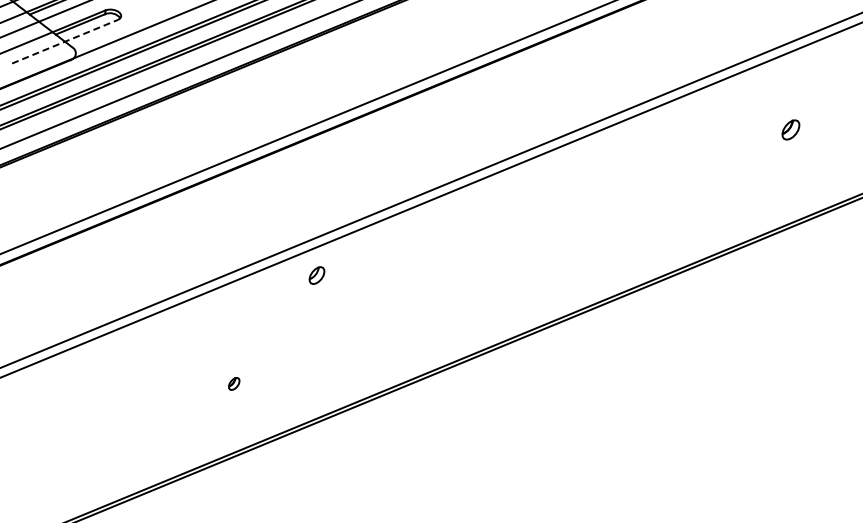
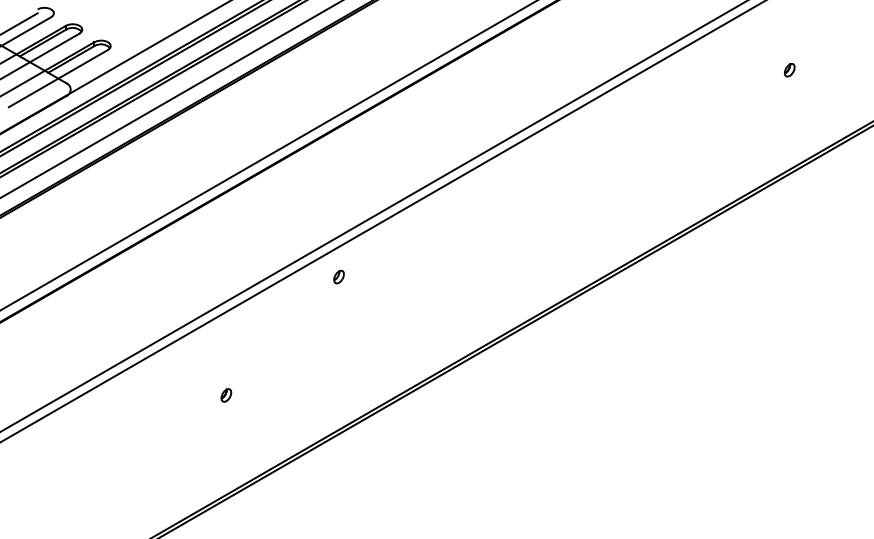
line: (65, 41) -> (58, 78), dashed -> solid
part: (790, 130) -> (789, 70), size x0.62
part: (316, 274) -> (338, 276), size x0.71
part: (234, 384) -> (226, 395), moved

